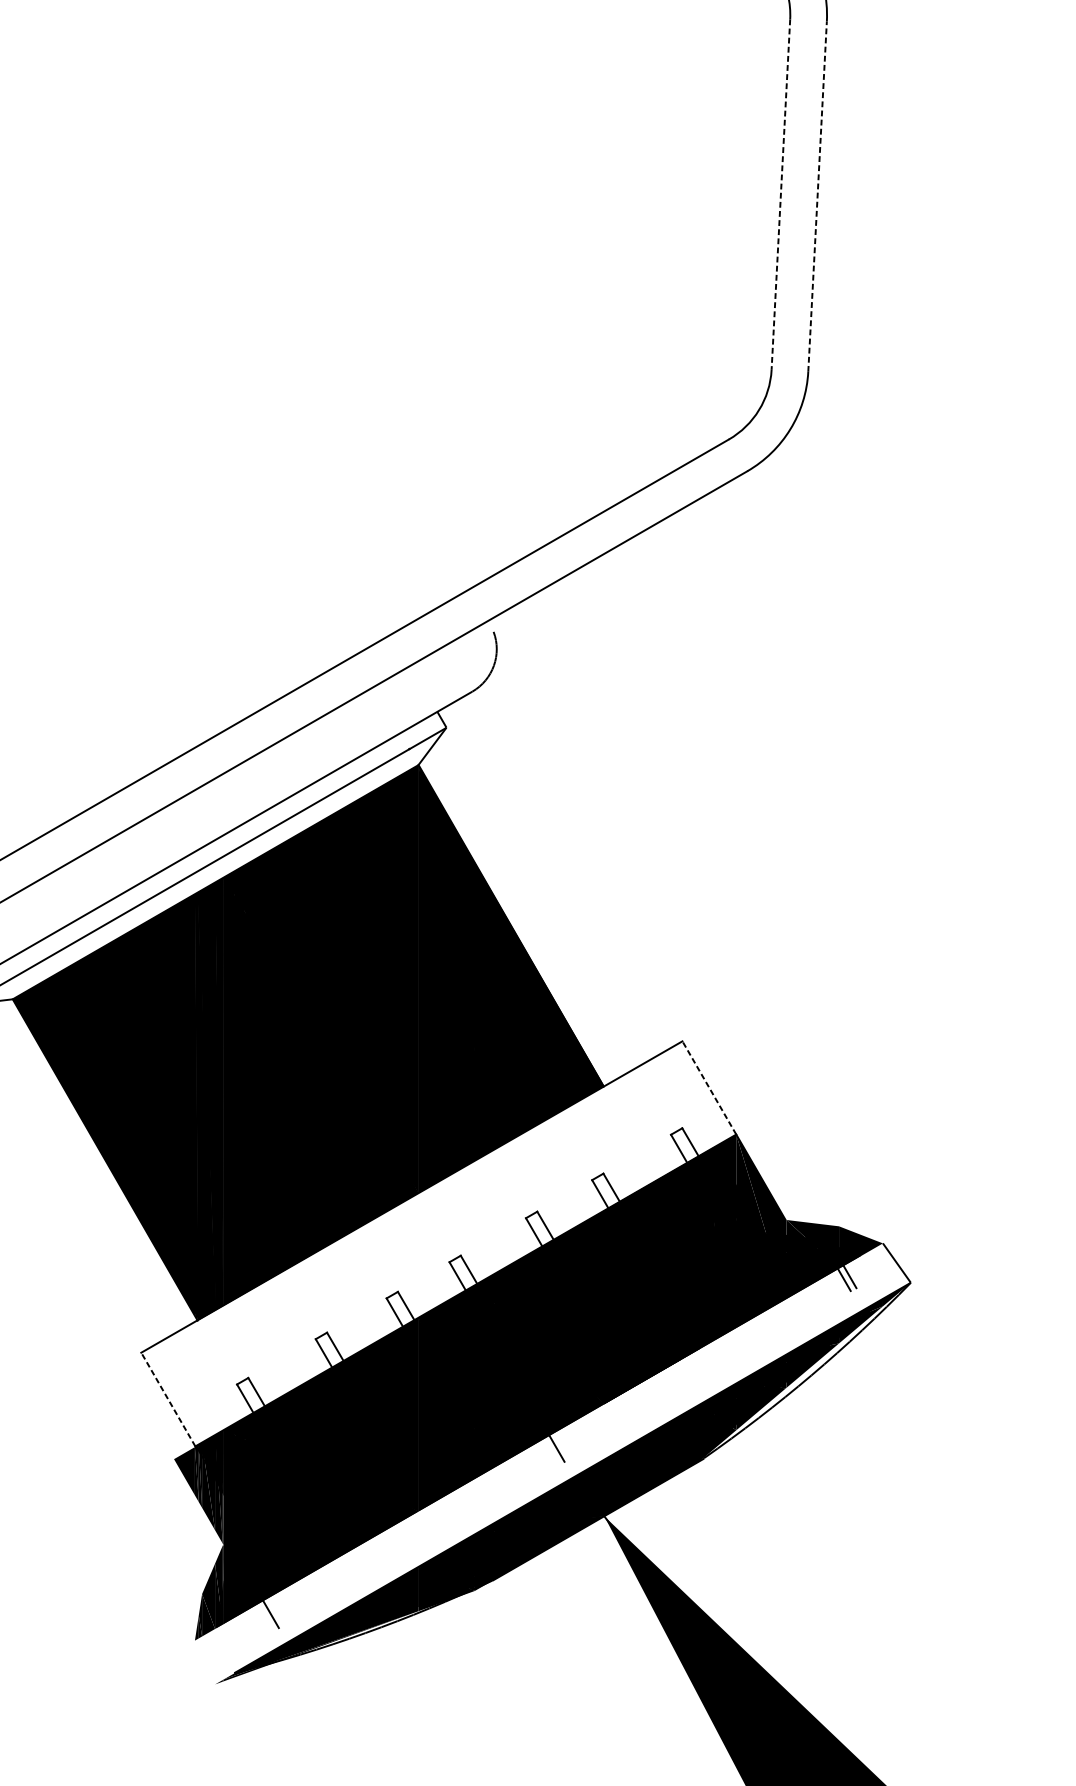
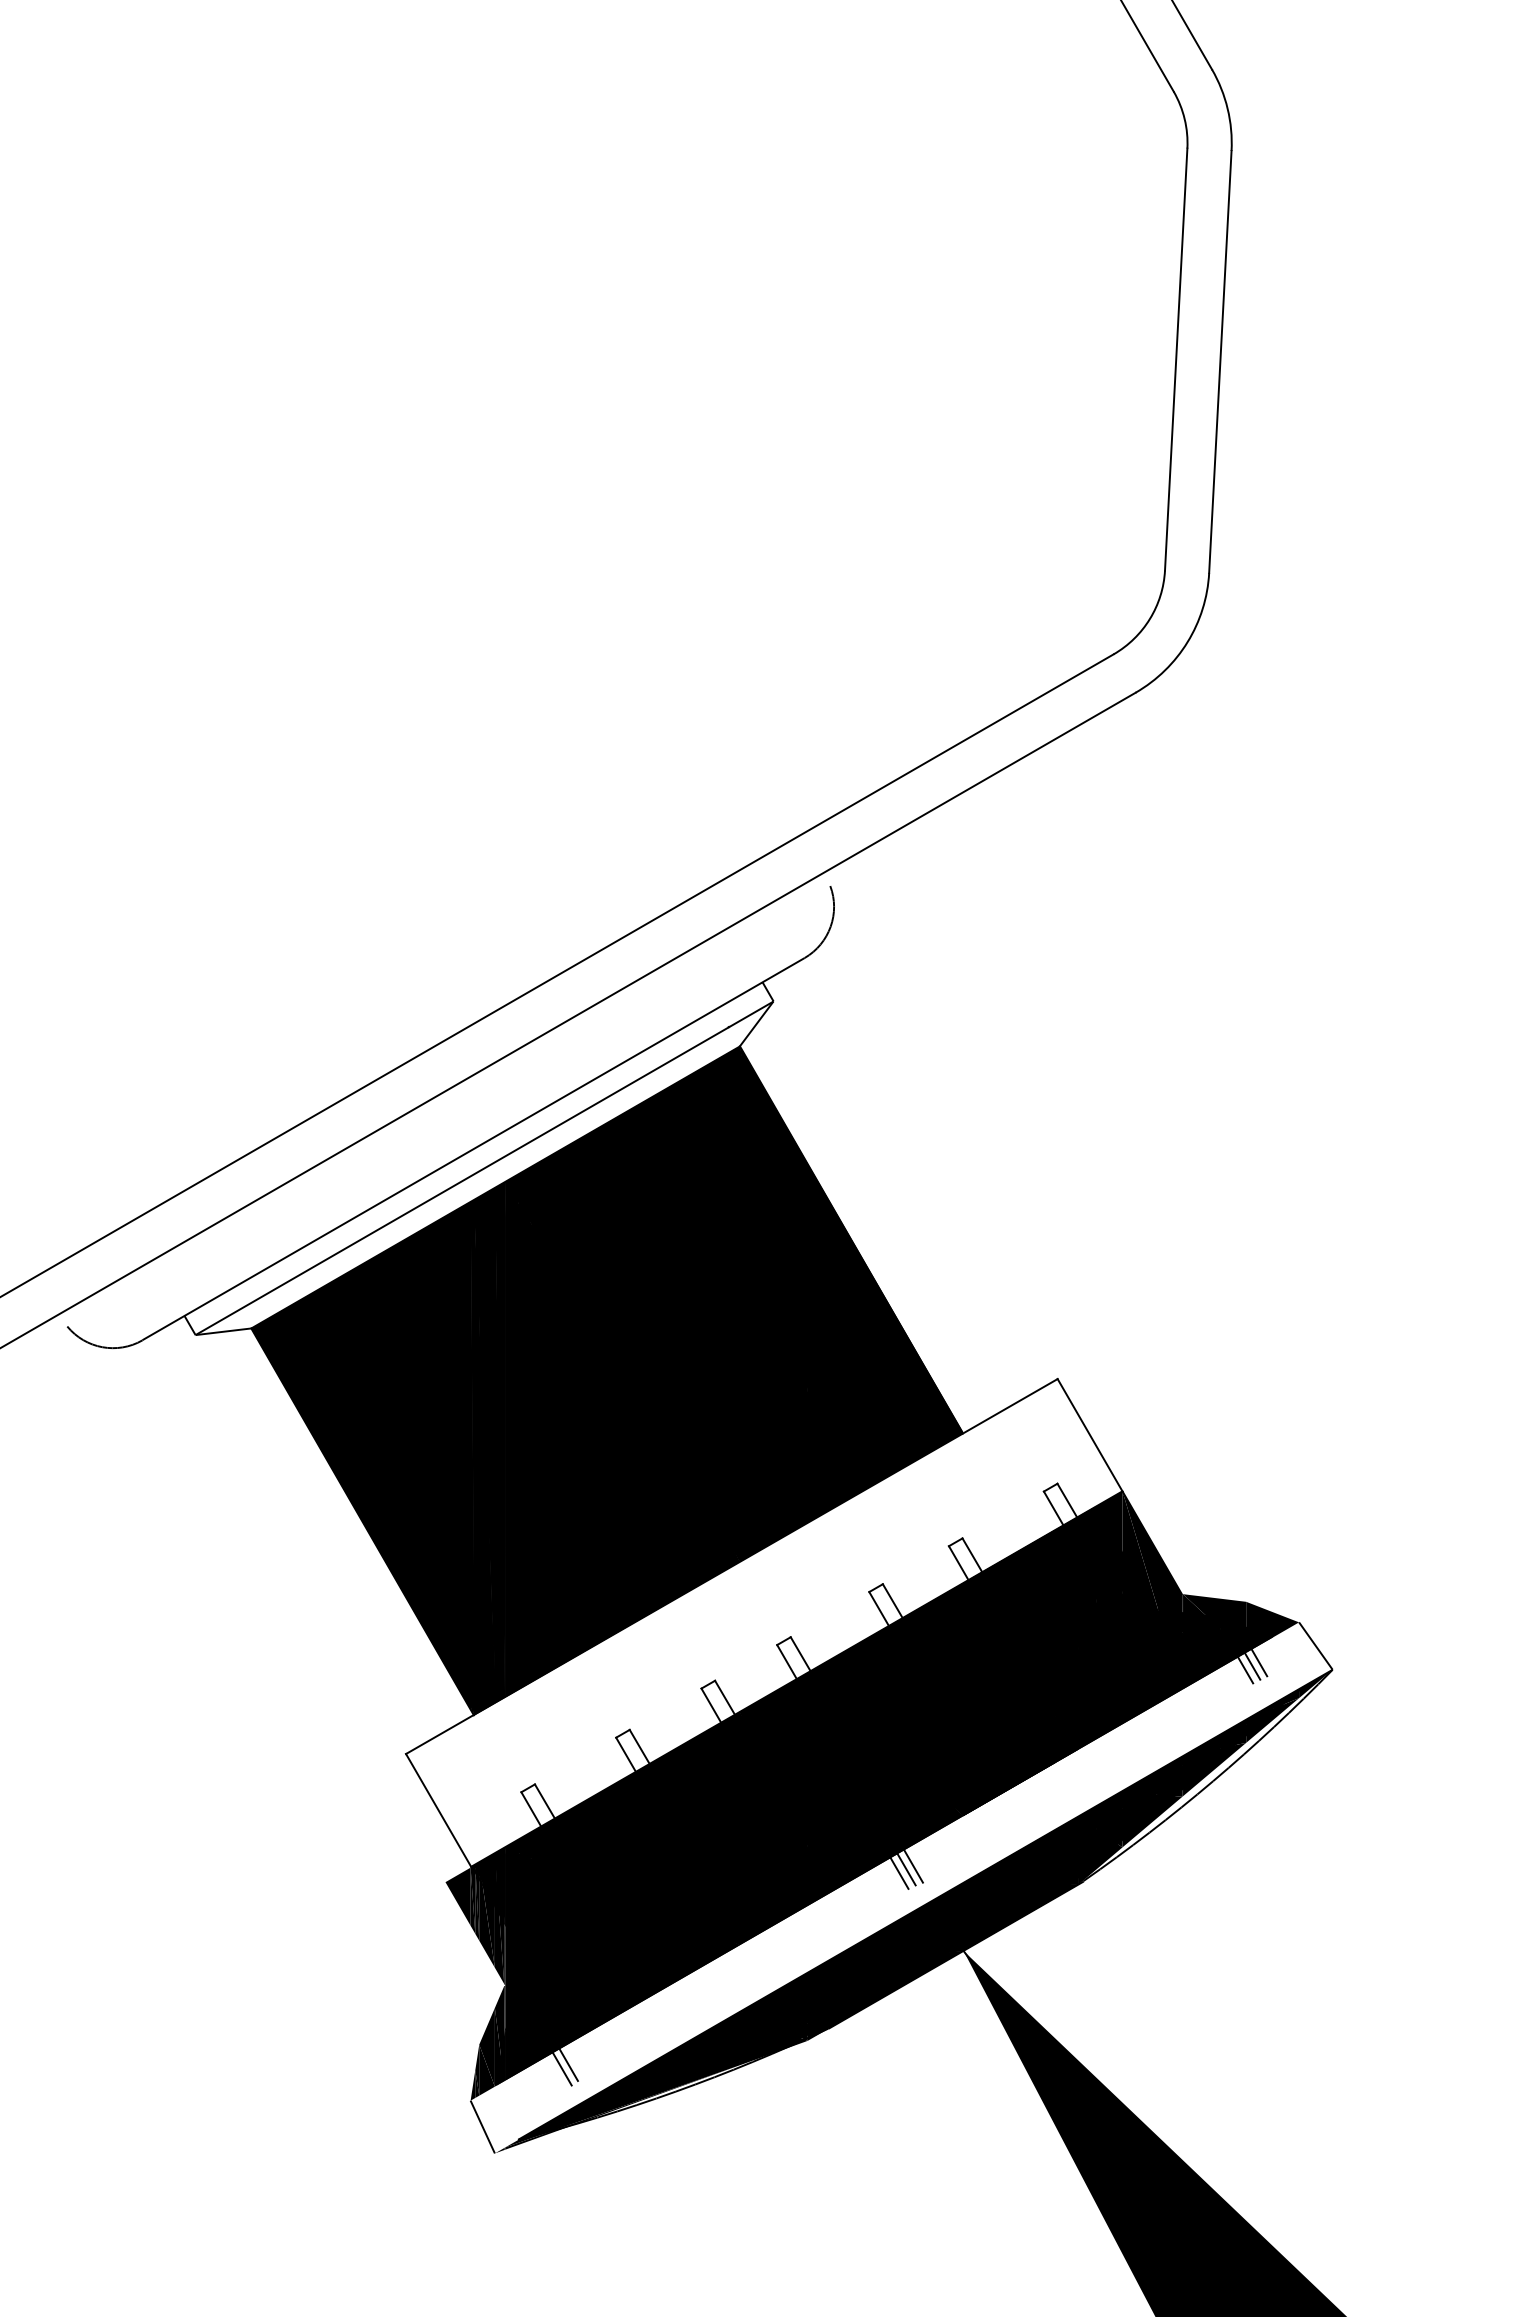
line: (781, 195) -> (1176, 360), dashed -> solid
line: (817, 196) -> (1220, 361), dashed -> solid
line: (709, 1088) -> (1090, 1435), dashed -> solid
line: (838, 1283) -> (1245, 1670), added
line: (168, 1398) -> (438, 1809), dashed -> solid
line: (562, 1446) -> (913, 1866), added
line: (551, 1451) -> (899, 1873), added
line: (276, 1610) -> (568, 2064), added
line: (204, 1662) -> (482, 2126), added

